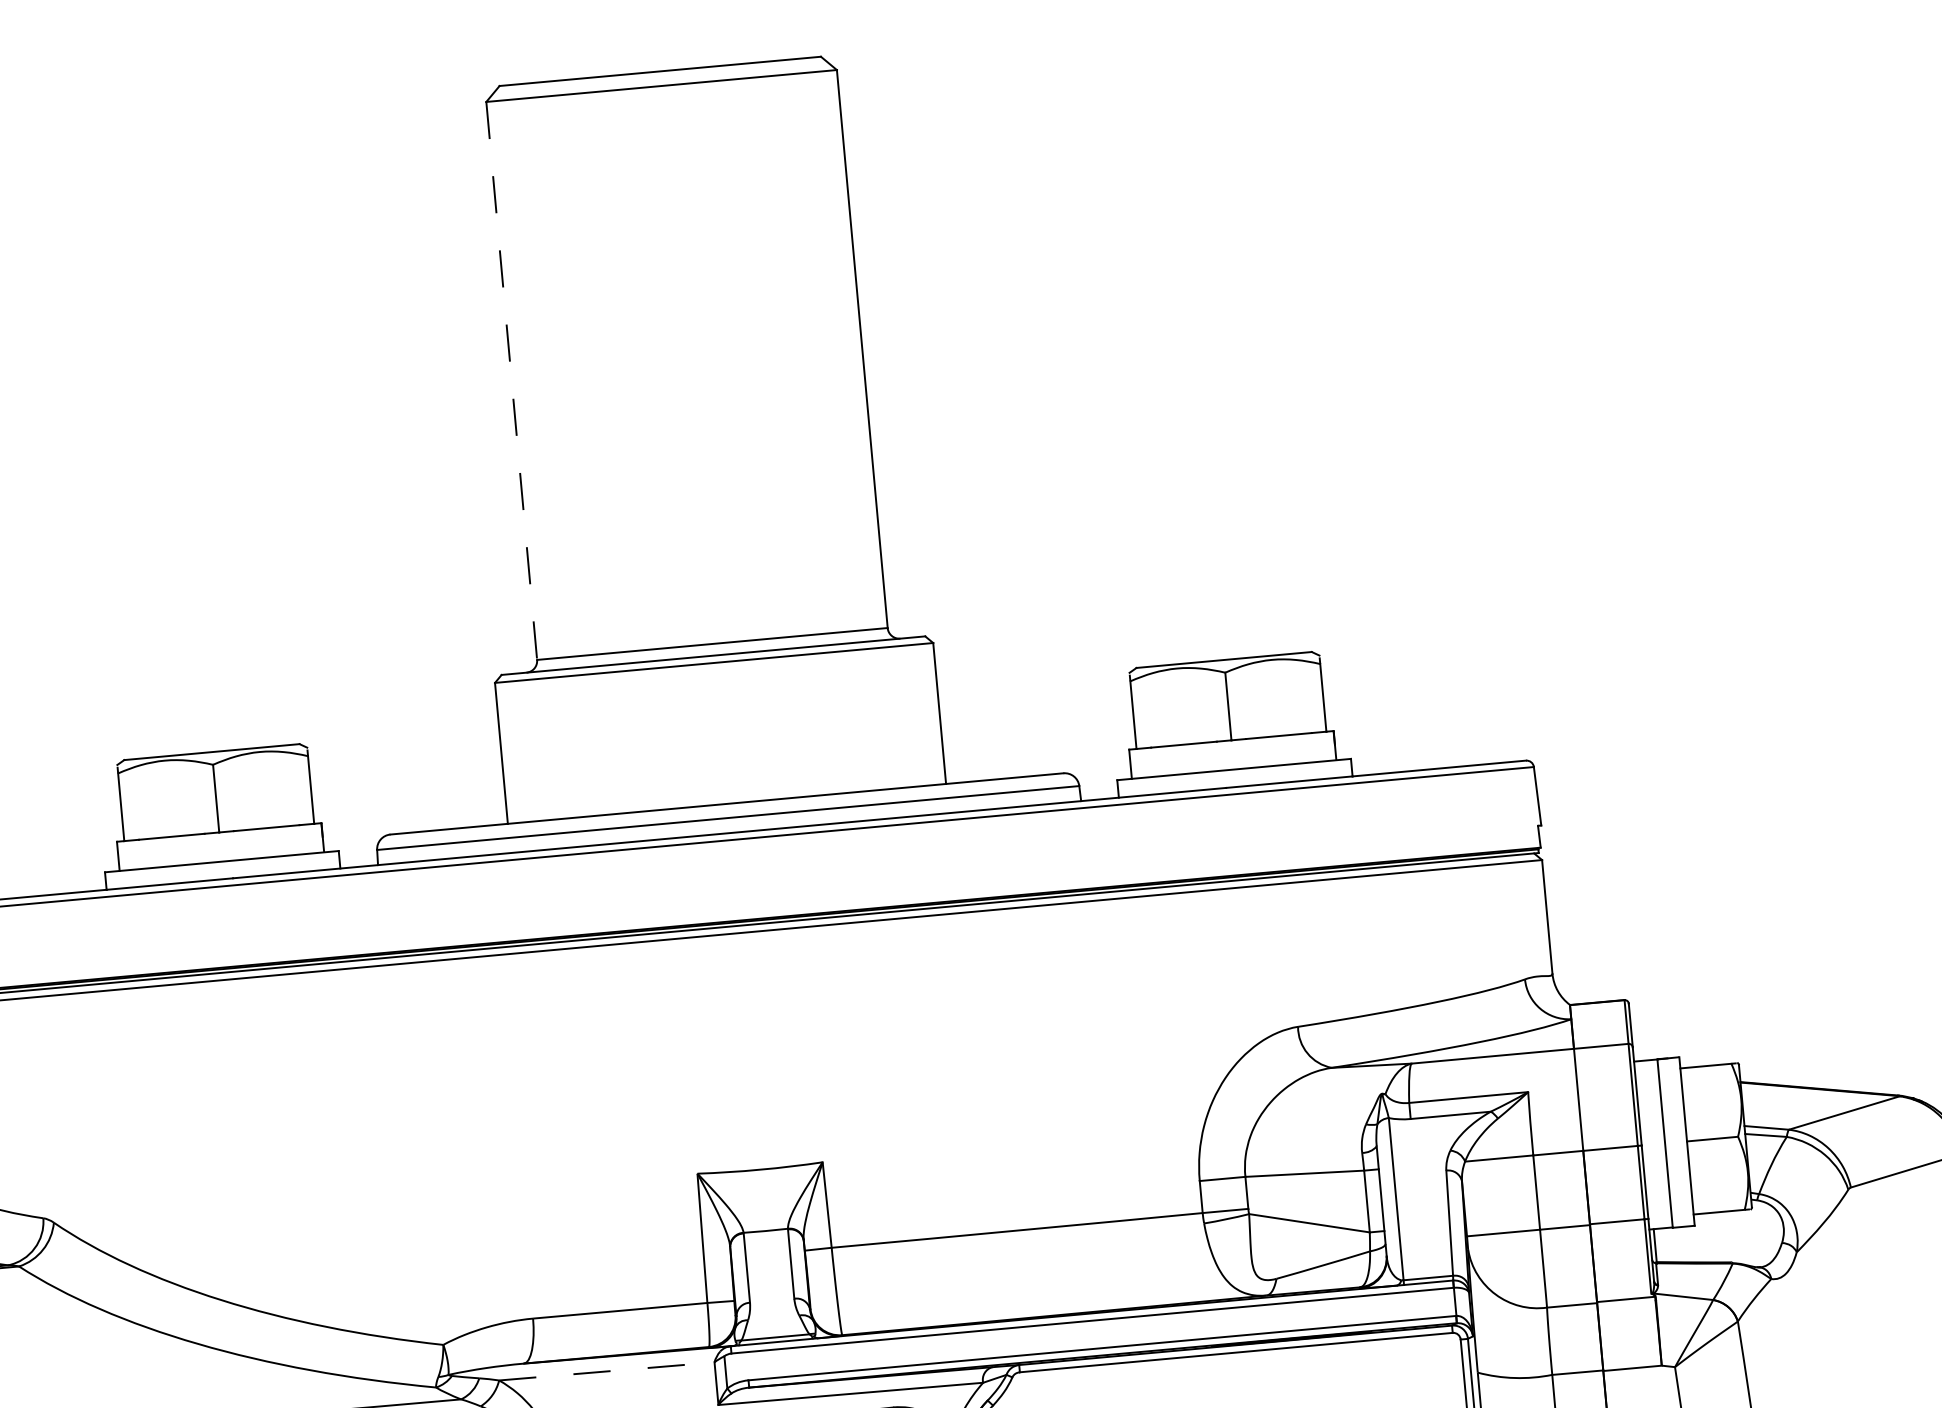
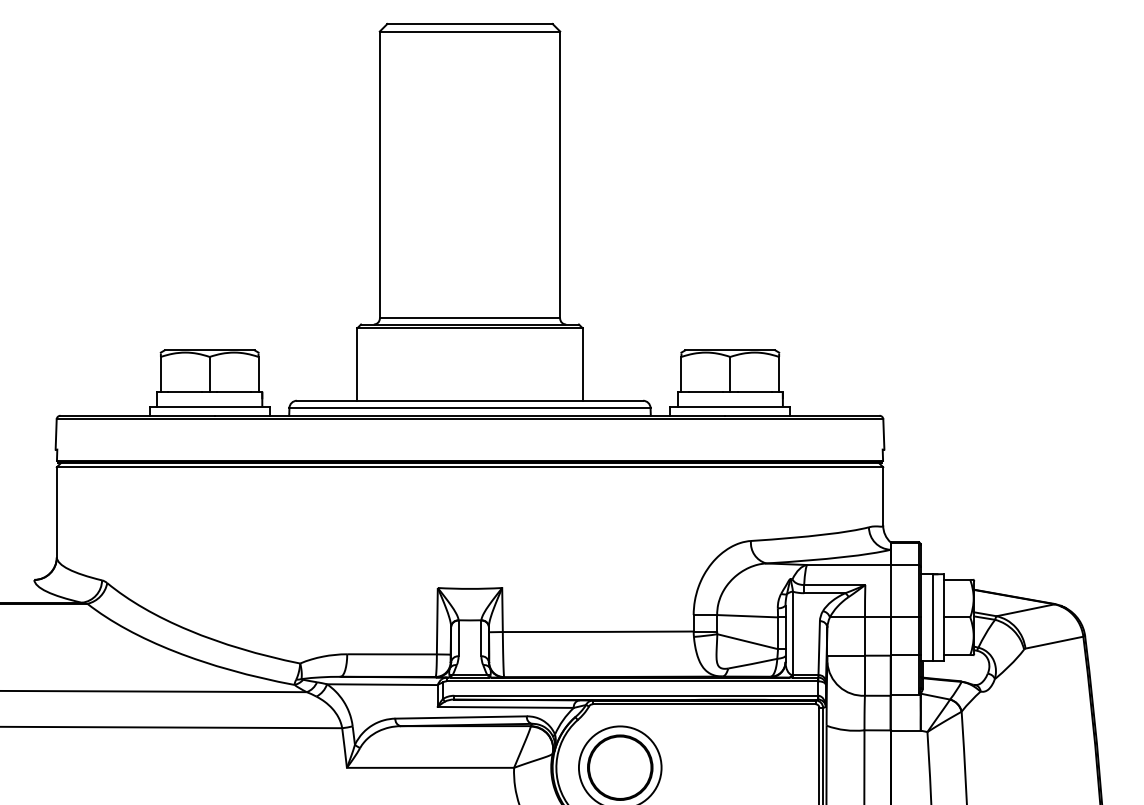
line: (511, 381) -> (379, 175), dashed -> solid
line: (606, 1371) -> (382, 684), dashed -> solid

